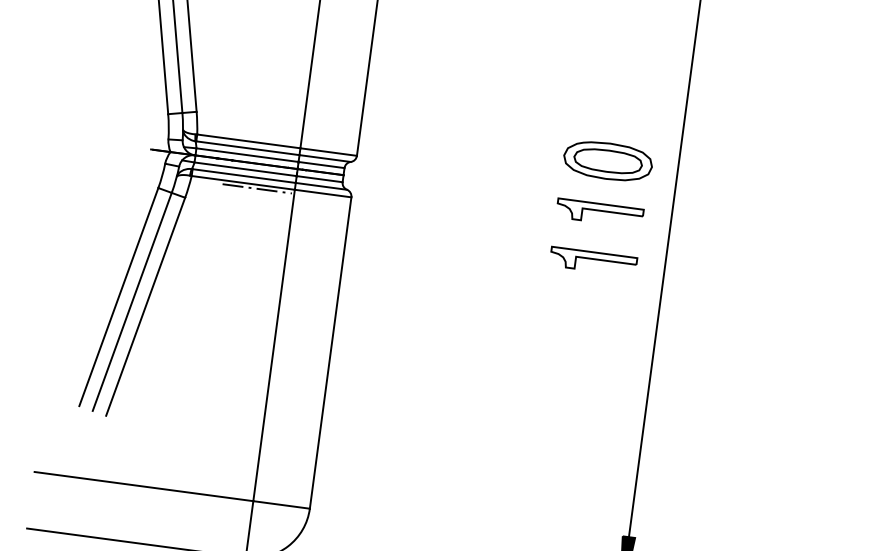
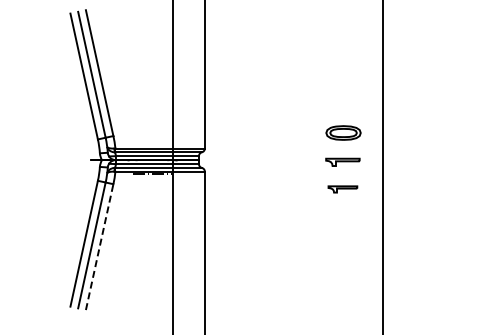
part: (608, 160) -> (343, 132), size x0.7
part: (599, 213) -> (342, 162), size x0.7
part: (592, 261) -> (342, 189), size x0.6
line: (145, 305) -> (99, 246), solid -> dashed

